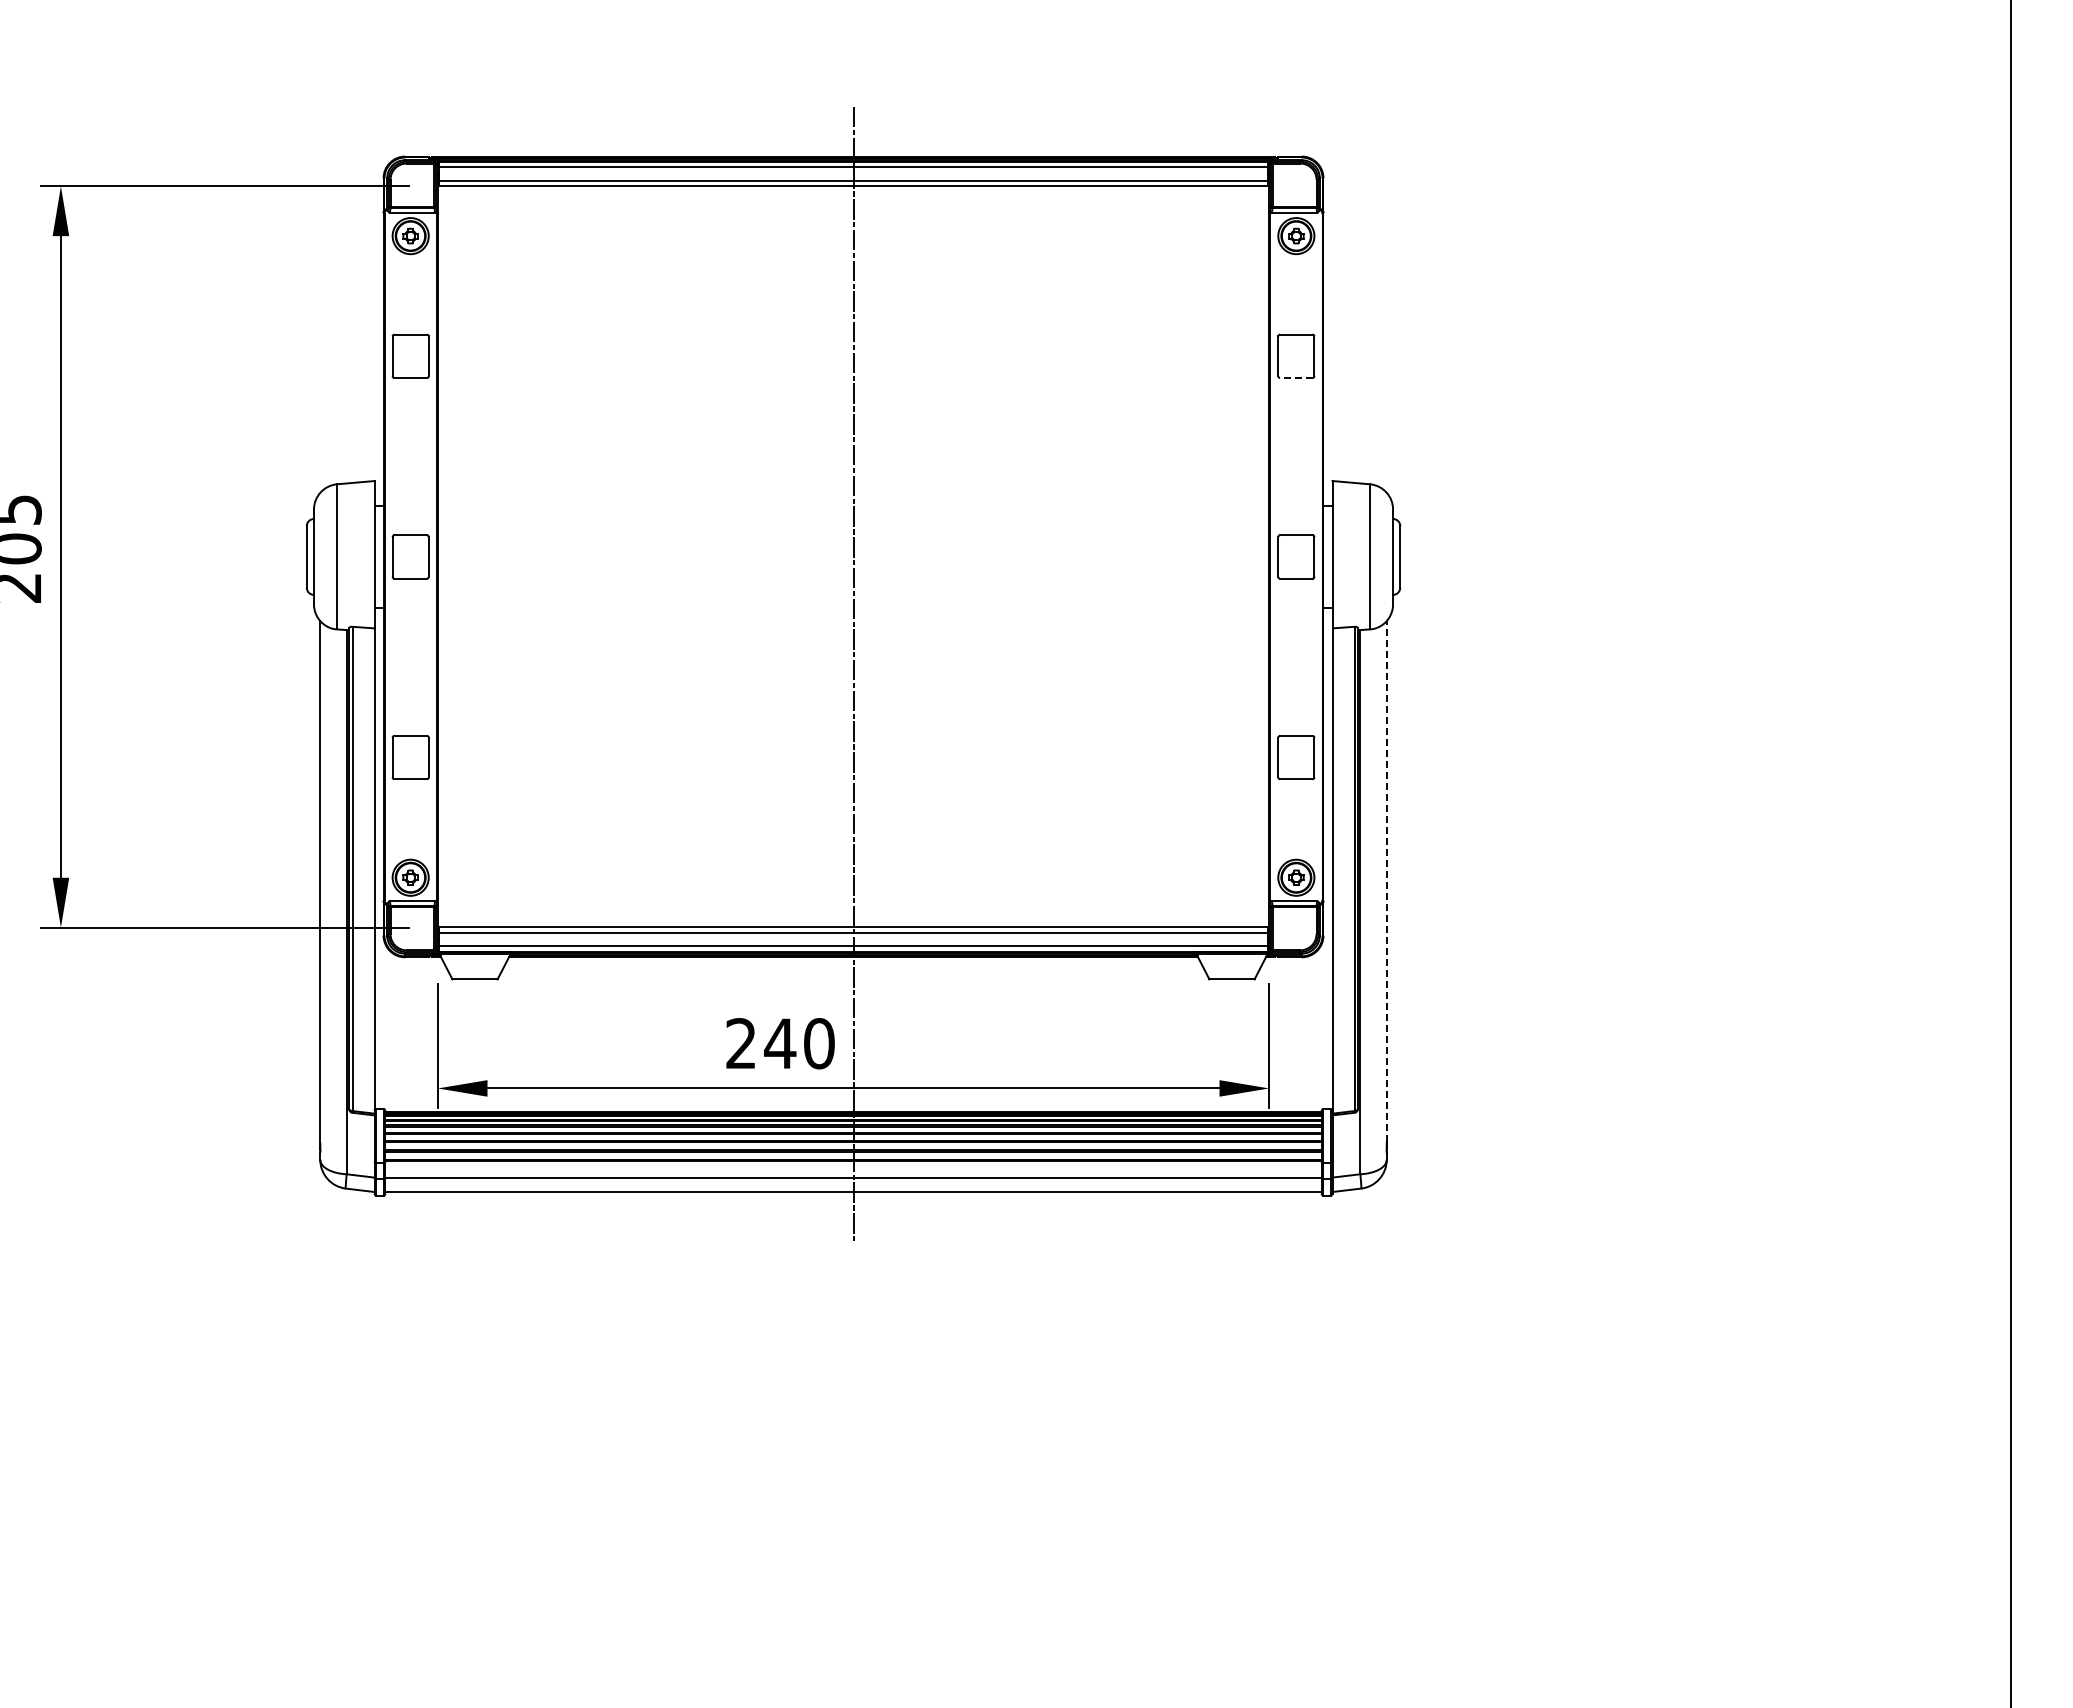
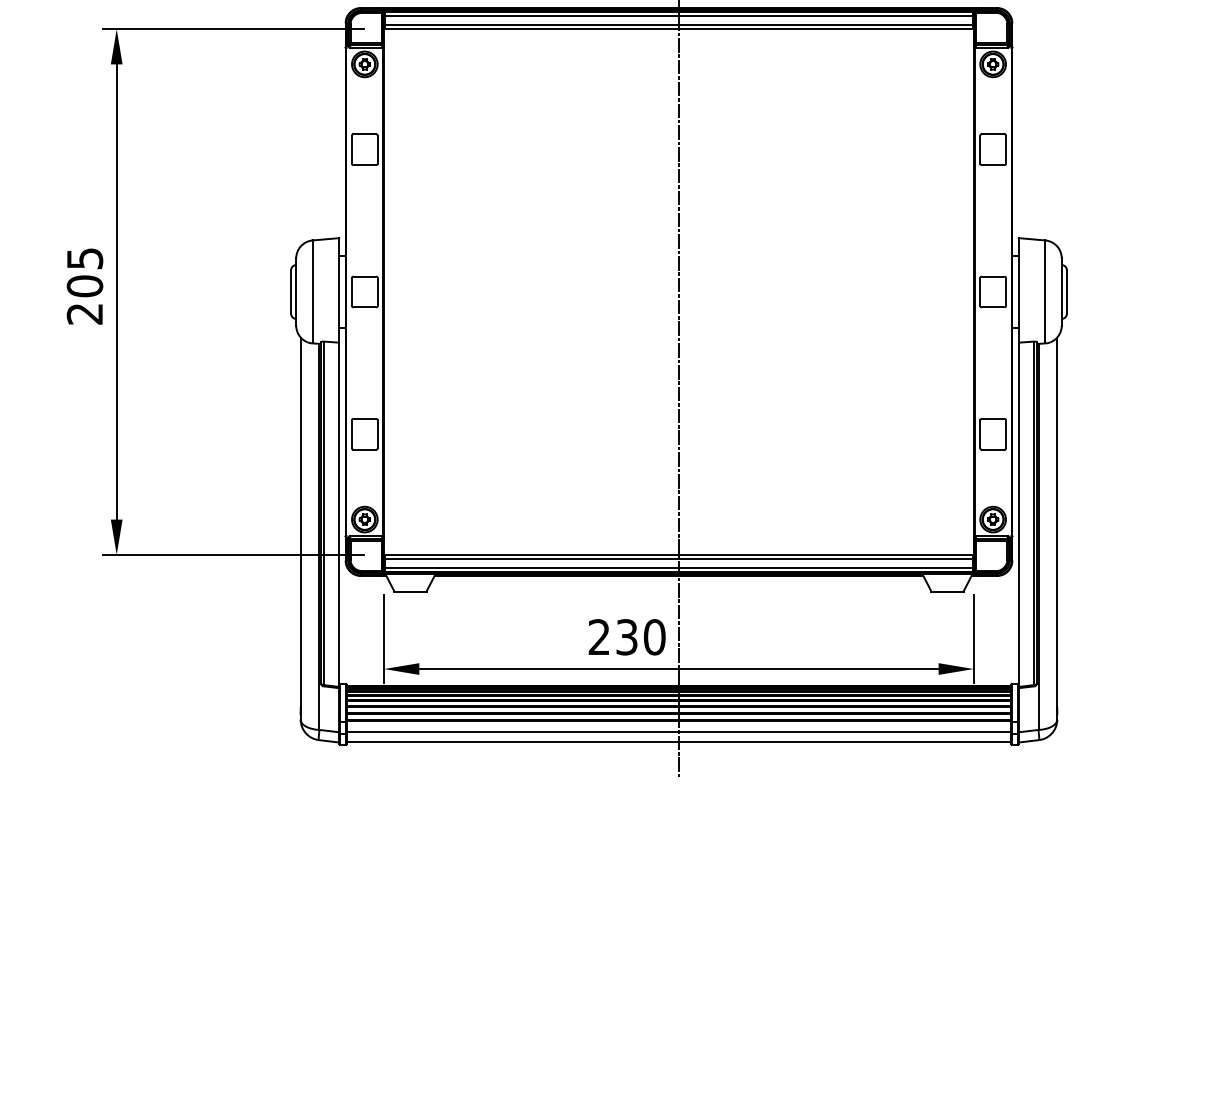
line: (1295, 378) -> (992, 165), dashed -> solid
line: (1386, 881) -> (1057, 522), dashed -> solid
text: (780, 1043) -> (627, 637), 240 -> 230

